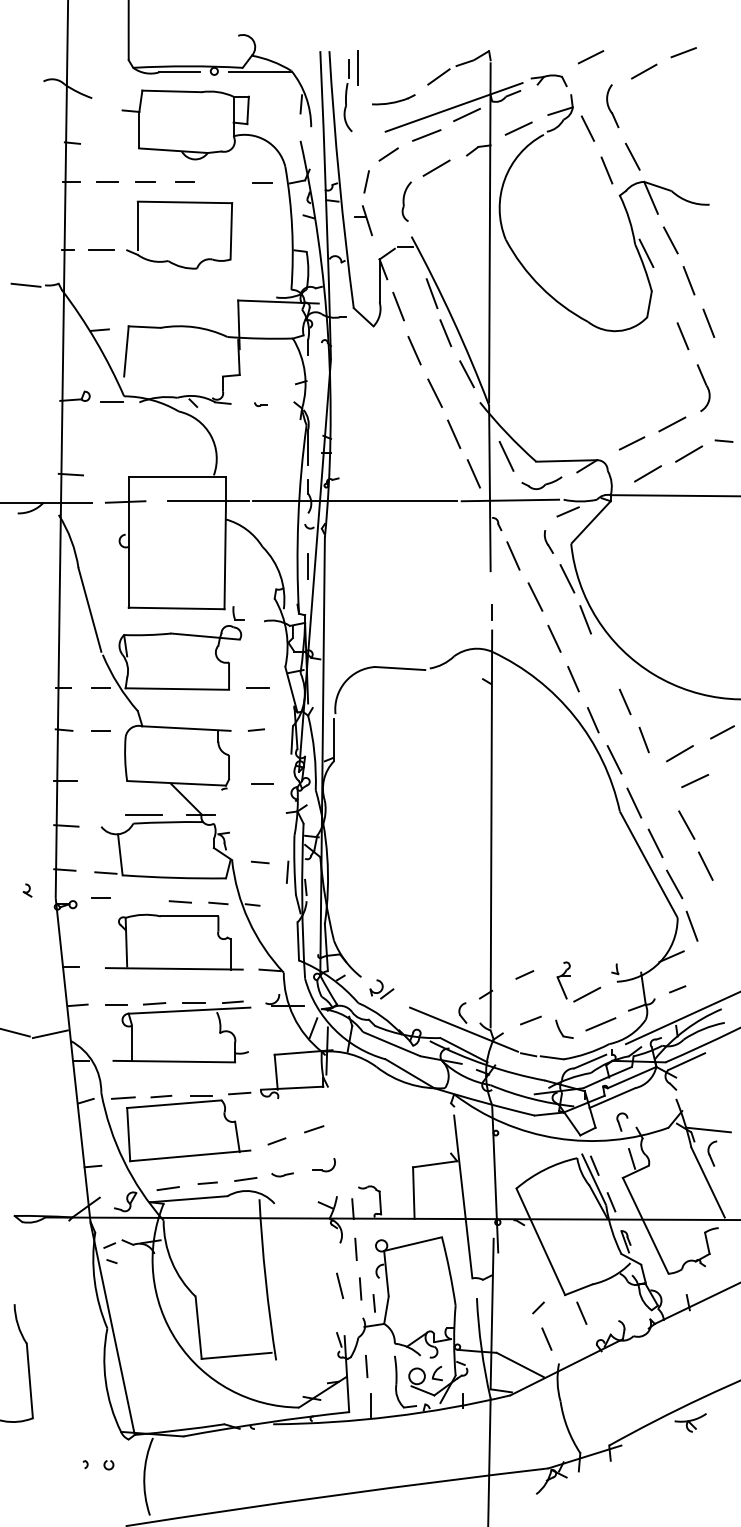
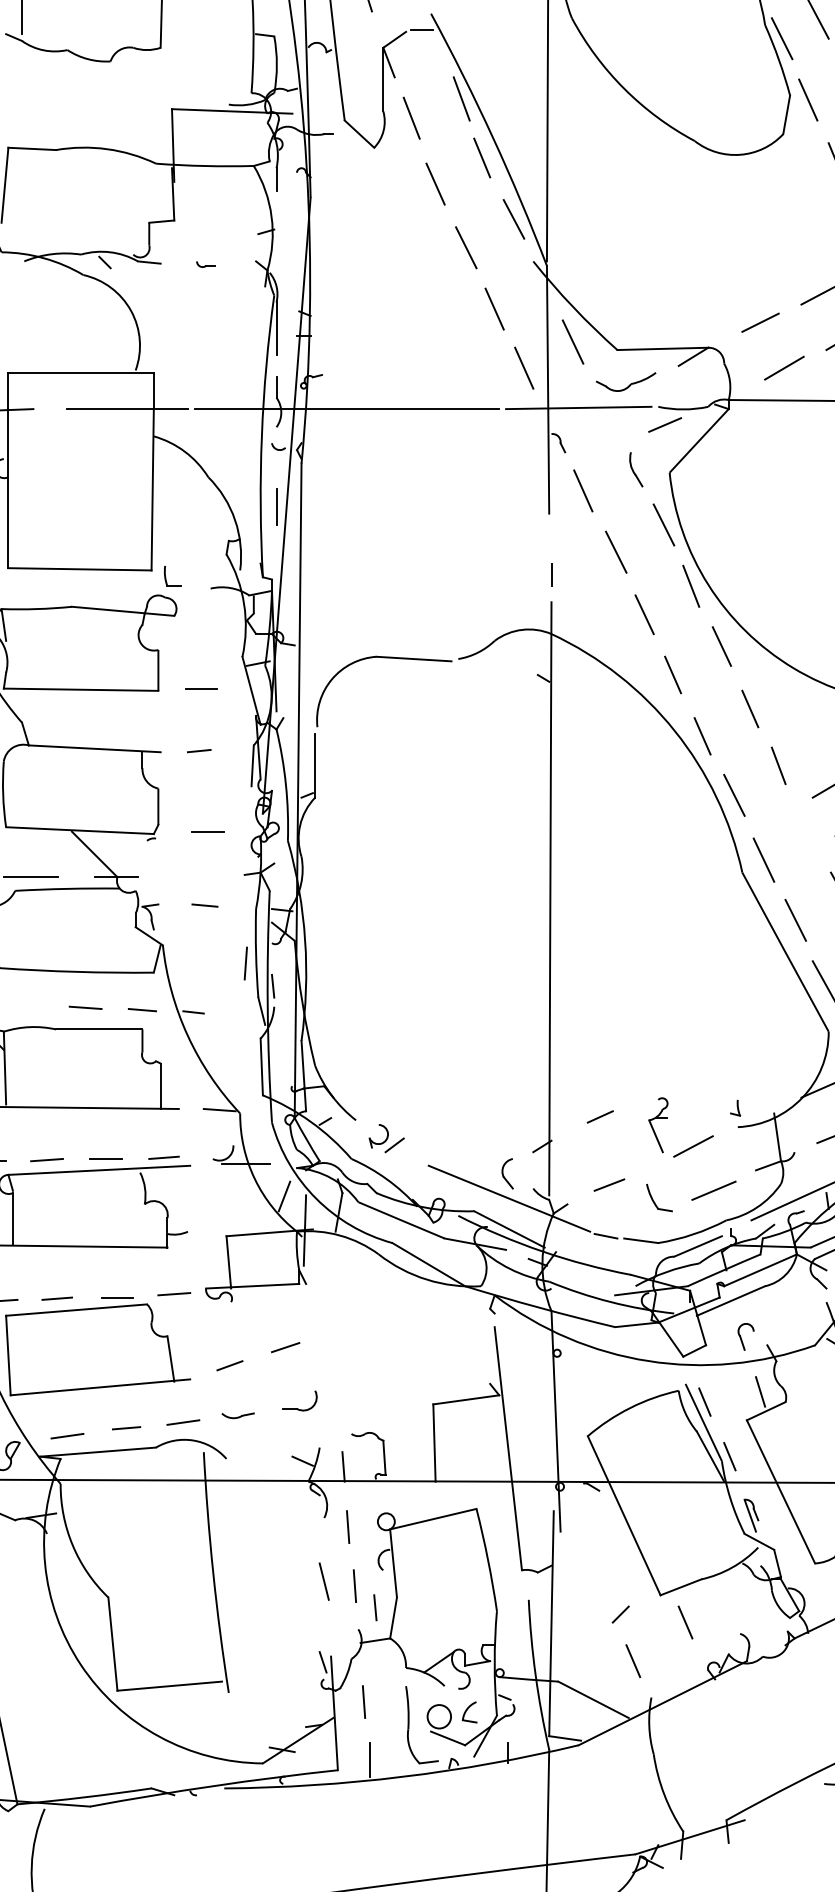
line: (663, 294) -> (807, 100), added
line: (606, 660) -> (722, 647), added
line: (260, 862) -> (205, 905), moved

